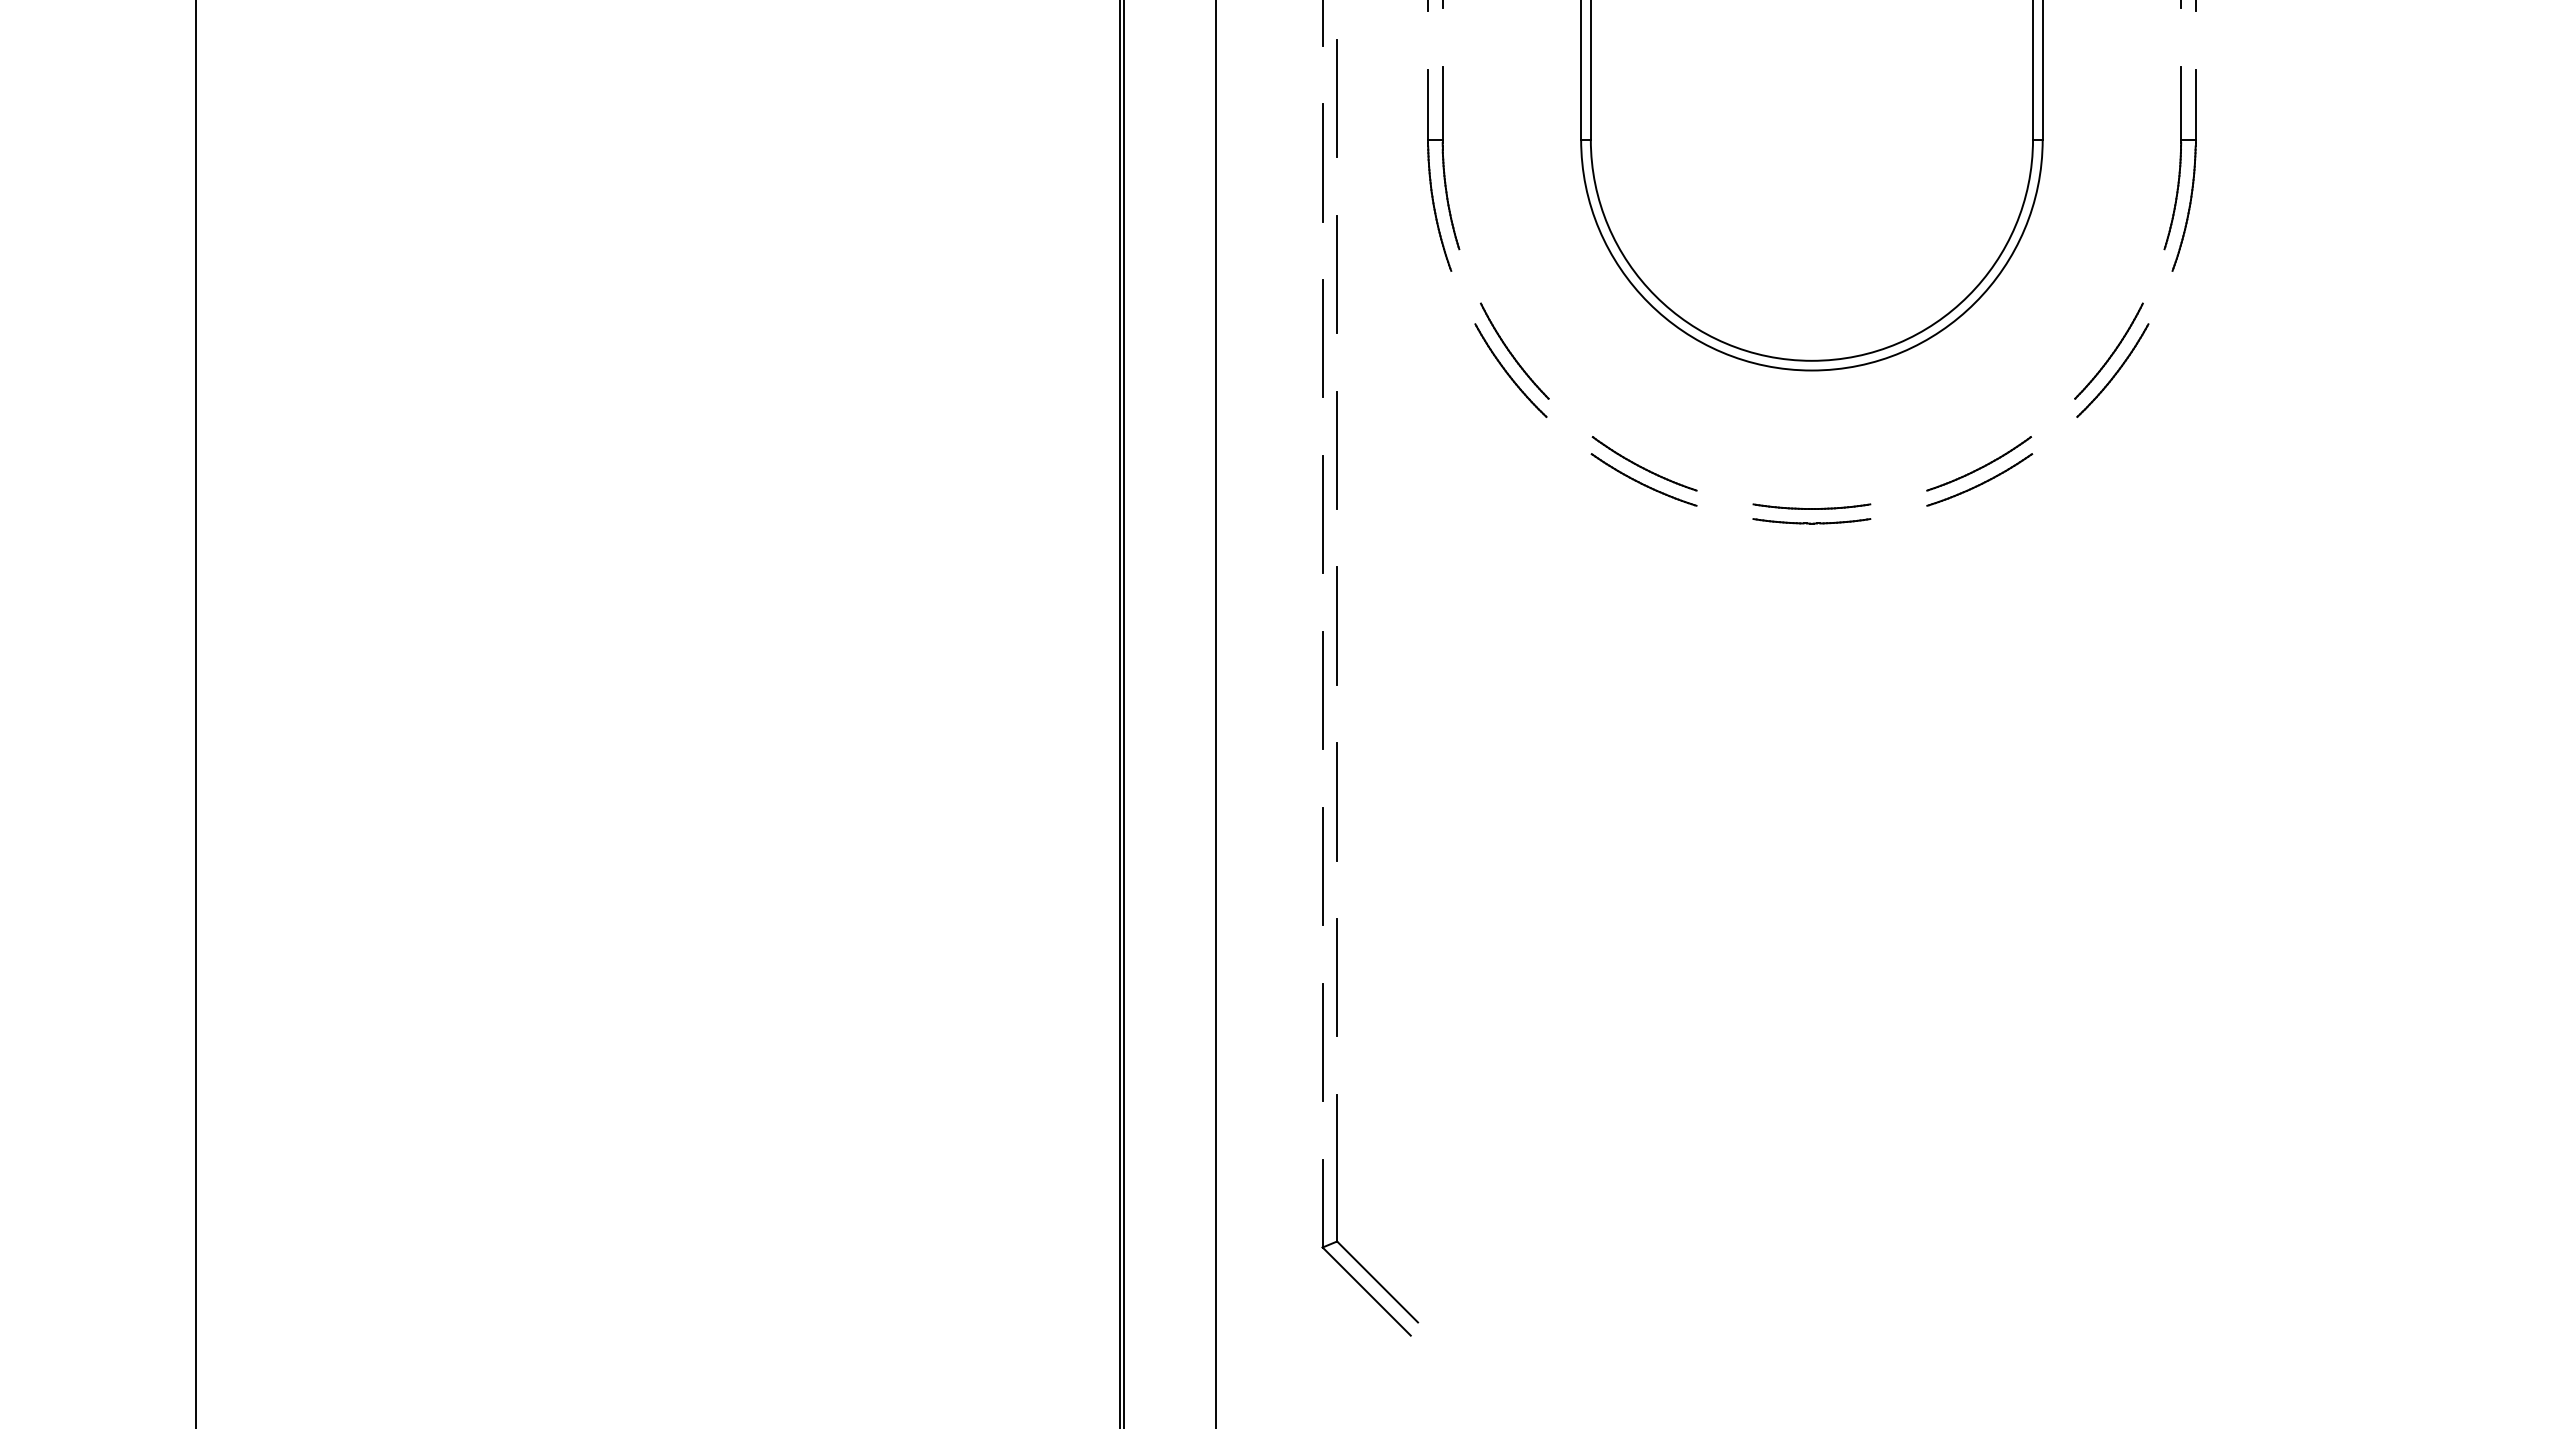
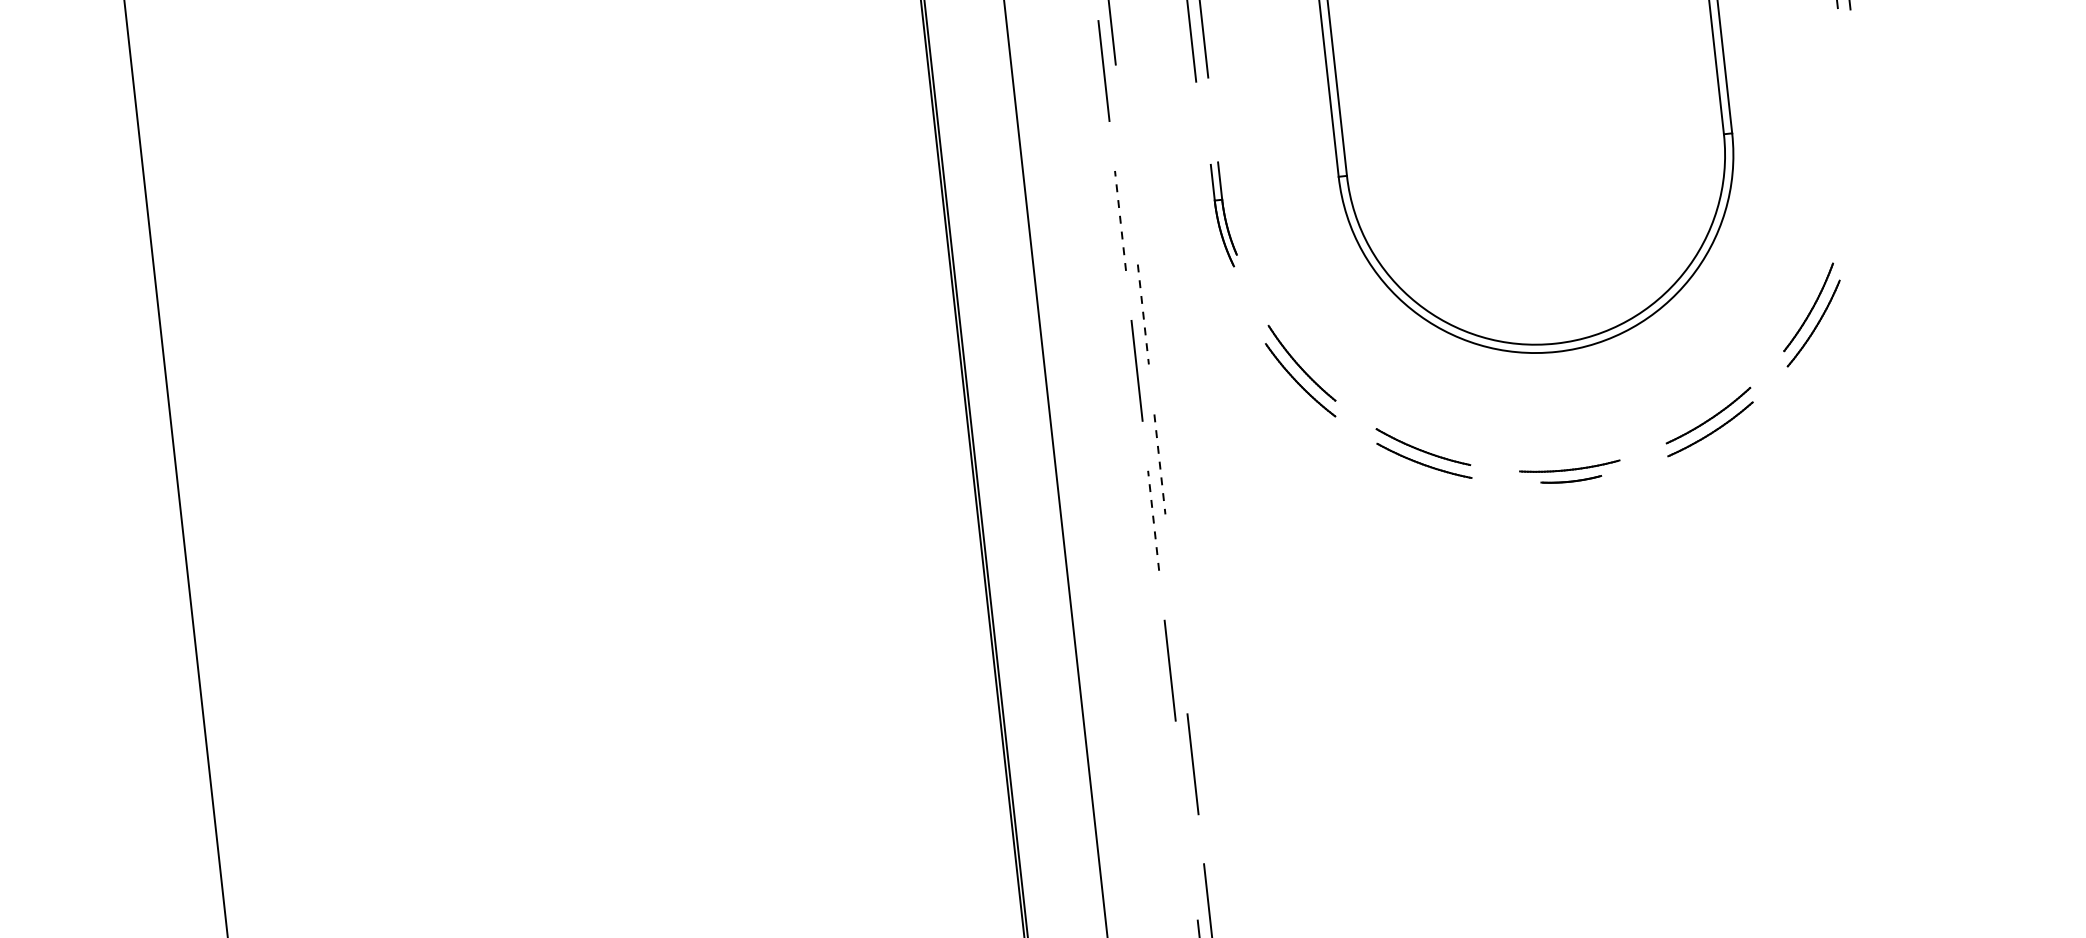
line: (1337, 98) -> (1127, 164), removed
line: (1322, 163) -> (1120, 221), solid -> dashed
part: (1443, 168) -> (1224, 214), size x0.6
part: (2179, 168) -> (1851, 144), removed
line: (1337, 274) -> (1143, 314), solid -> dashed
line: (1337, 450) -> (1160, 464), solid -> dashed
line: (1322, 514) -> (1153, 520), solid -> dashed
part: (1811, 521) -> (1571, 480), size x0.6
line: (1337, 625) -> (1176, 613), removed
line: (1322, 866) -> (1186, 820), removed

